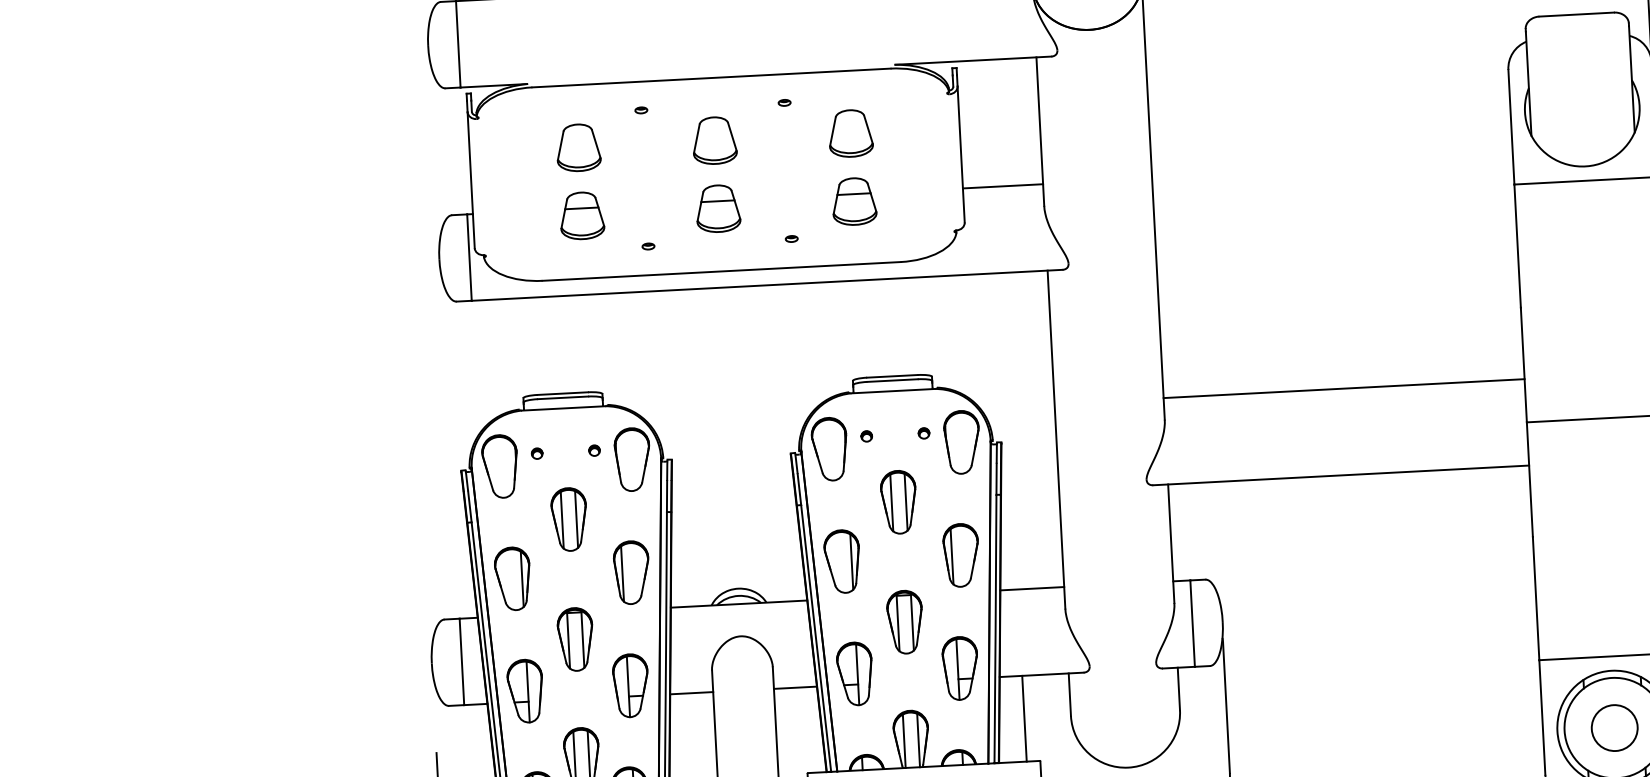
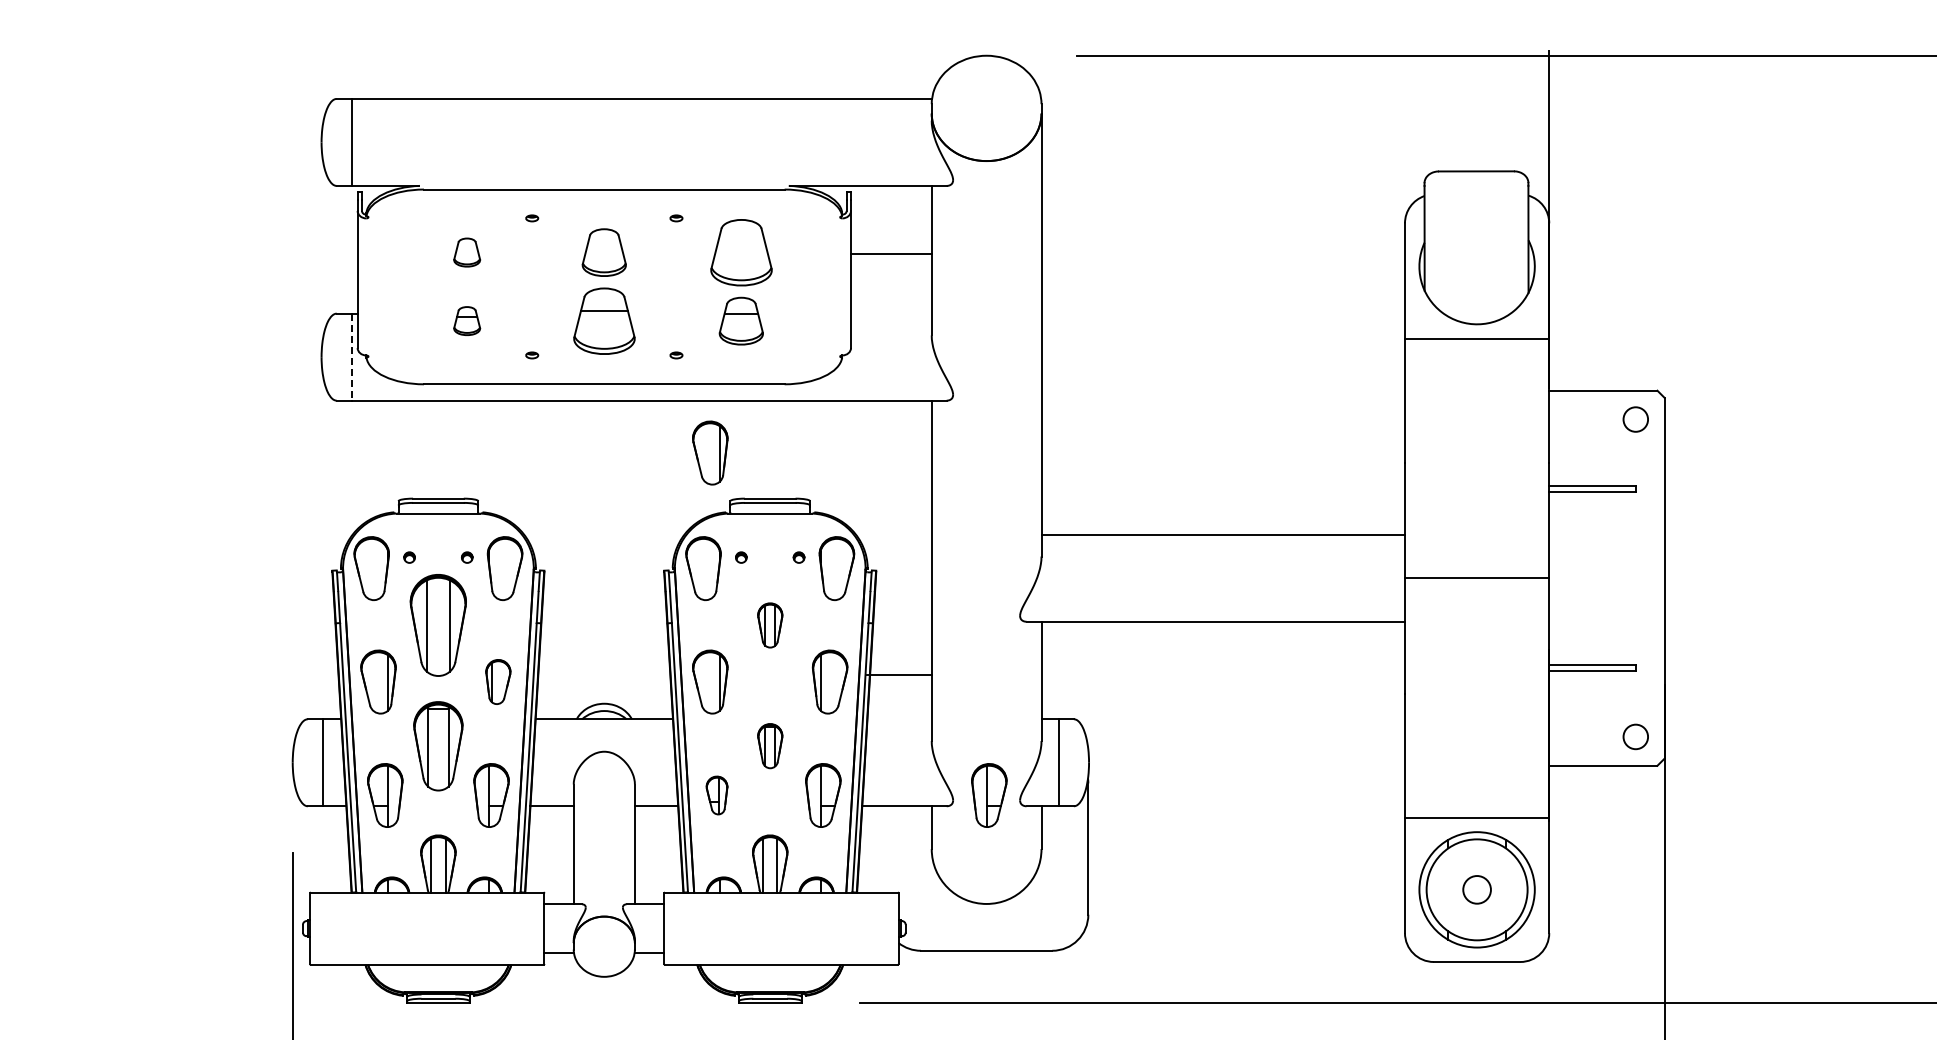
part: (849, 133) -> (740, 252), size x1.4
part: (577, 147) -> (466, 252), size x0.6
line: (1003, 186) -> (891, 253), moved
part: (717, 208) -> (603, 320), size x1.4
part: (581, 215) -> (466, 320), size x0.6
line: (469, 257) -> (351, 357), solid -> dashed
part: (830, 333) -> (710, 452), added
part: (899, 502) -> (770, 625), size x0.7
part: (569, 519) -> (438, 625), size x1.6
part: (631, 572) -> (498, 681), size x0.7
line: (1032, 588) -> (899, 675), moved
part: (905, 621) -> (770, 745), size x0.7
part: (575, 638) -> (438, 745), size x1.4
part: (1125, 659) -> (989, 795), added
part: (854, 673) -> (716, 795), size x0.6
line: (1024, 718) -> (884, 849), removed
circle: (1615, 727) -> (1477, 889), size x0.6

